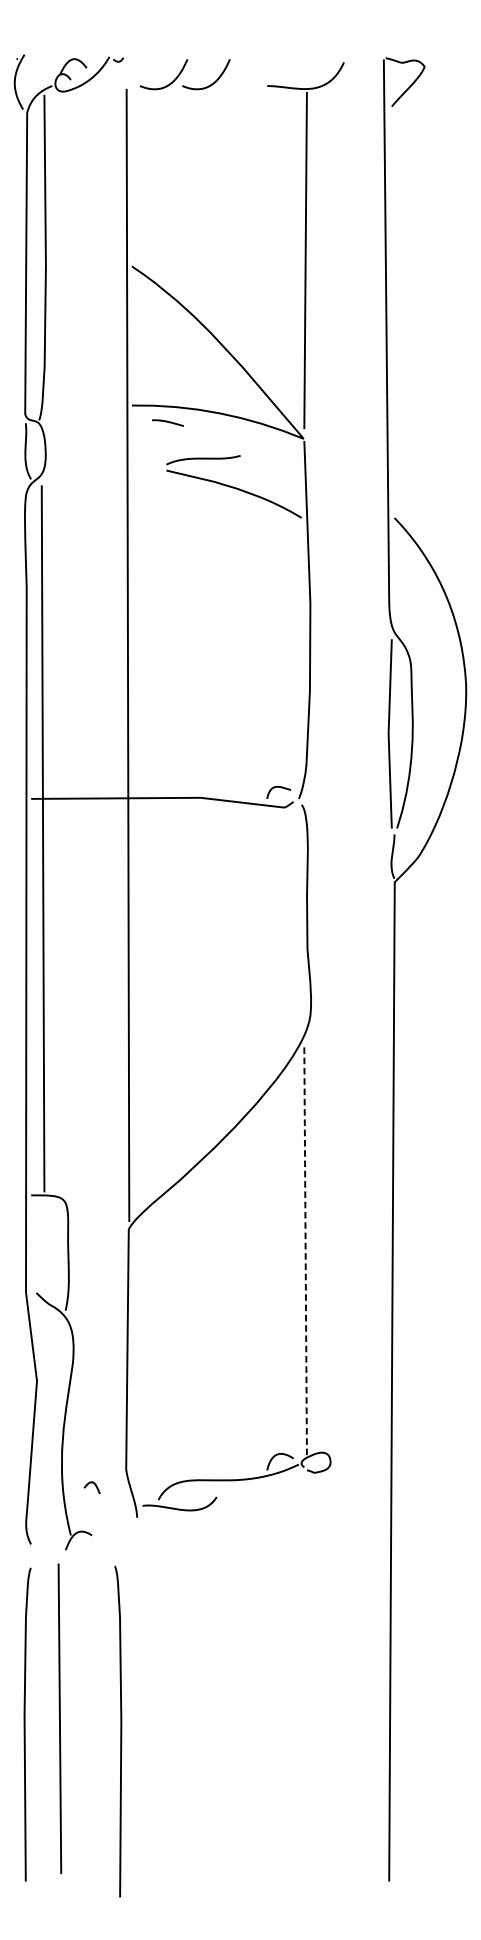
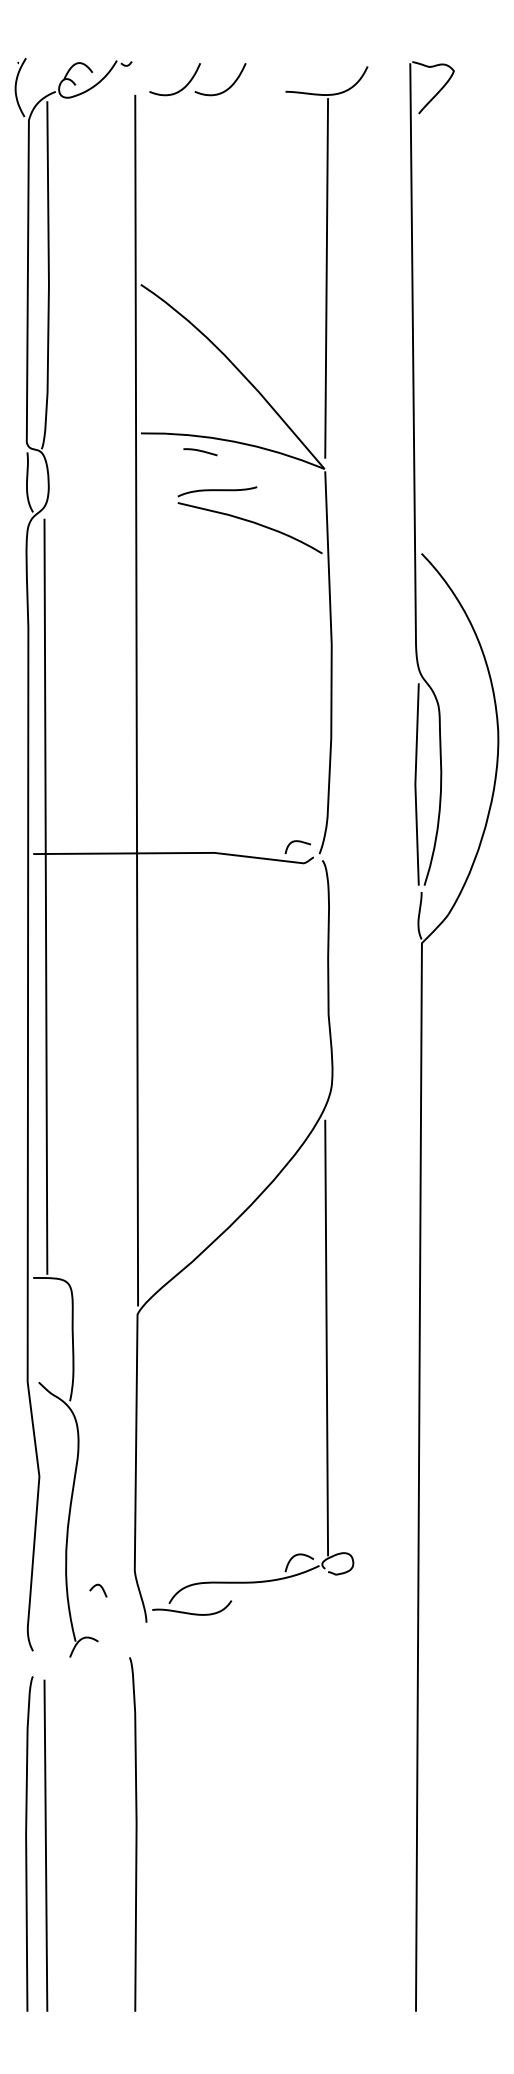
curve: (168, 422) -> (200, 451), moved
line: (305, 1251) -> (326, 1338), dashed -> solid
line: (59, 1718) -> (45, 1845), moved
curve: (120, 1731) -> (135, 1834), moved

